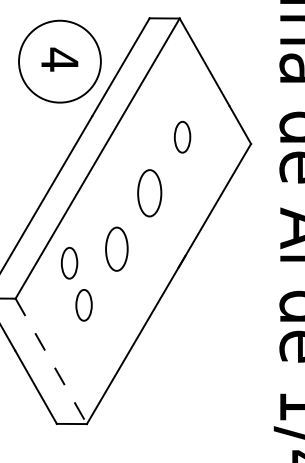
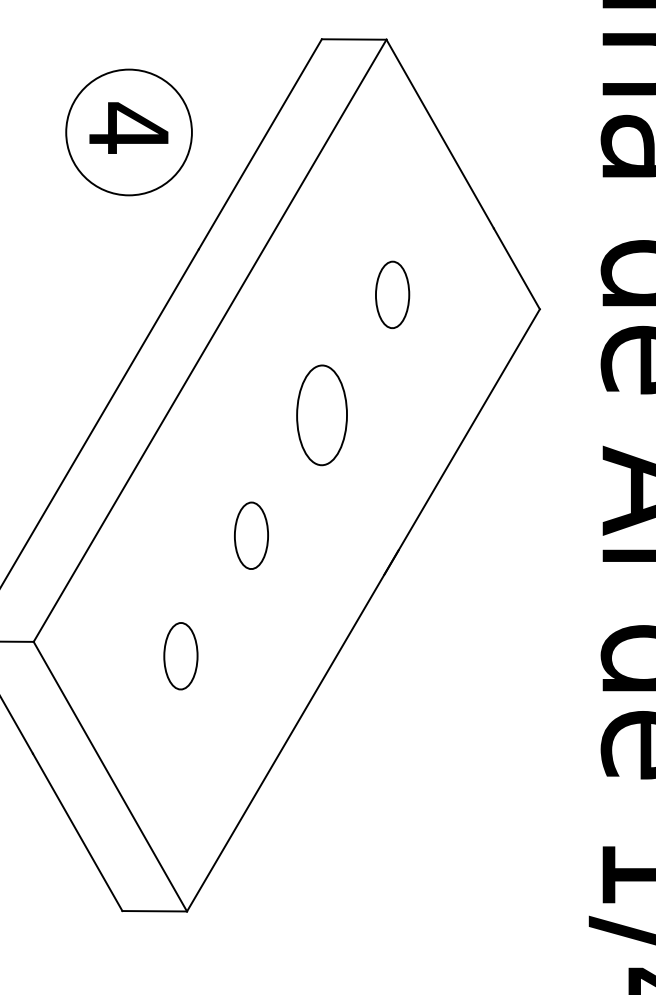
circle: (59, 61) -> (128, 132), size x0.71
part: (116, 249) -> (250, 536), size x0.71
part: (69, 262) -> (149, 564), removed
line: (51, 361) -> (110, 776), dashed -> solid

